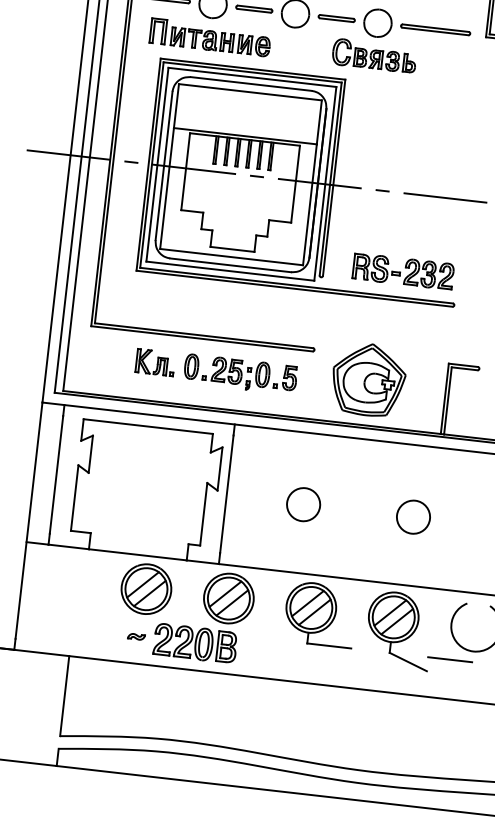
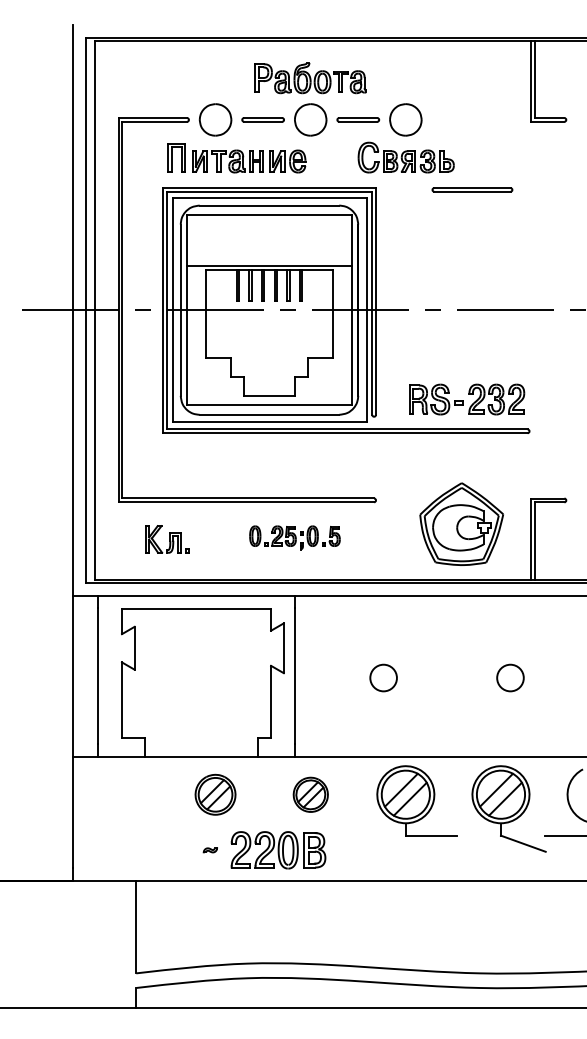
part: (435, 29) -> (472, 189), moved
part: (210, 37) -> (236, 158), moved
part: (155, 362) -> (167, 539), moved
part: (240, 374) -> (294, 537), size x0.7
part: (368, 379) -> (461, 523), moved
circle: (303, 505) -> (383, 678), size x0.7
circle: (413, 517) -> (510, 678), size x0.7
part: (146, 588) -> (215, 794), size x0.7
part: (228, 598) -> (310, 794), size x0.6
part: (136, 637) -> (210, 850), size x0.7

